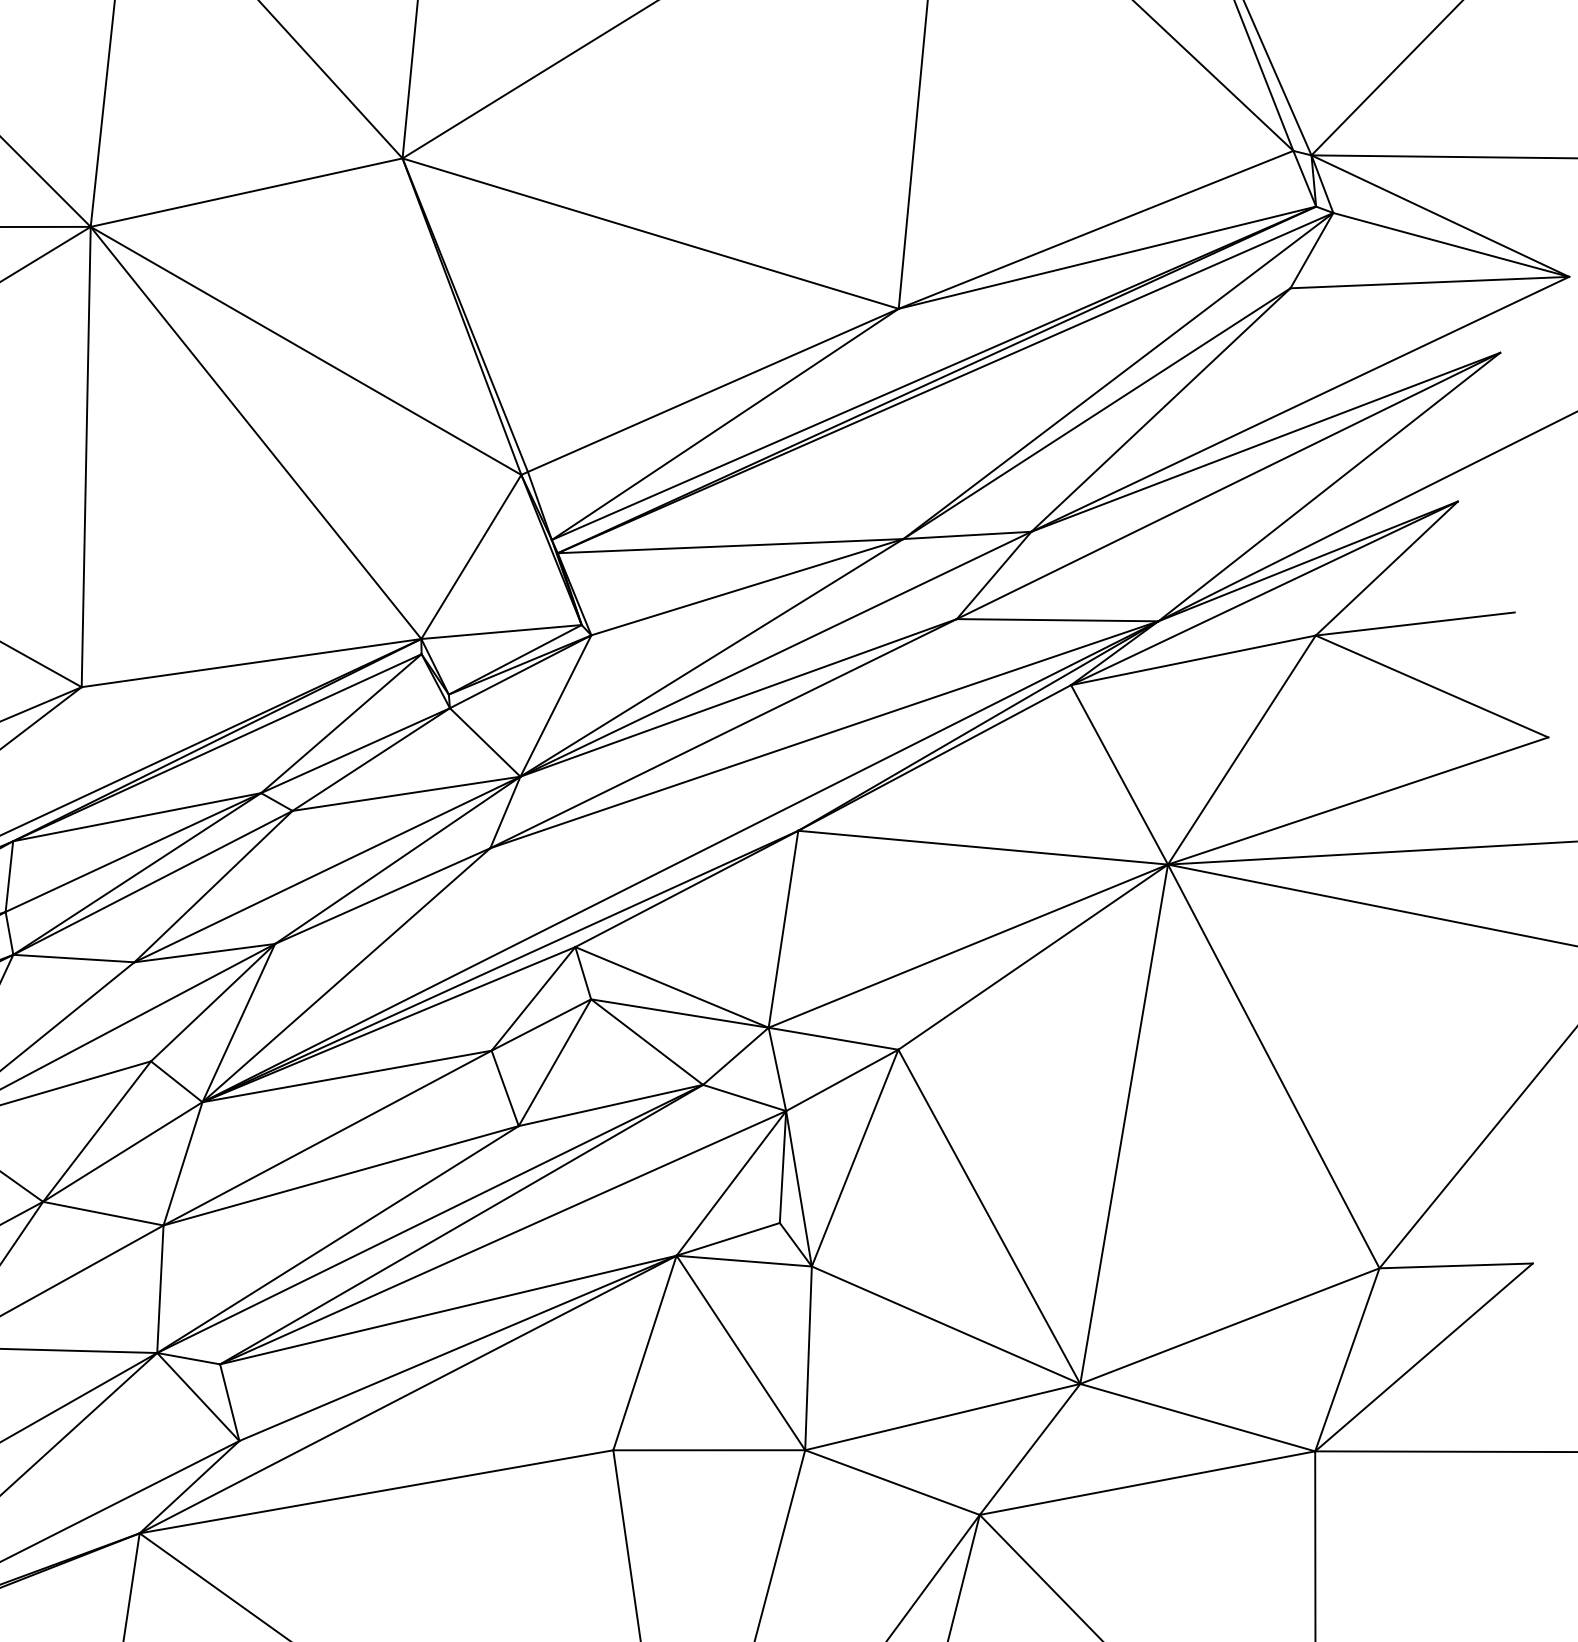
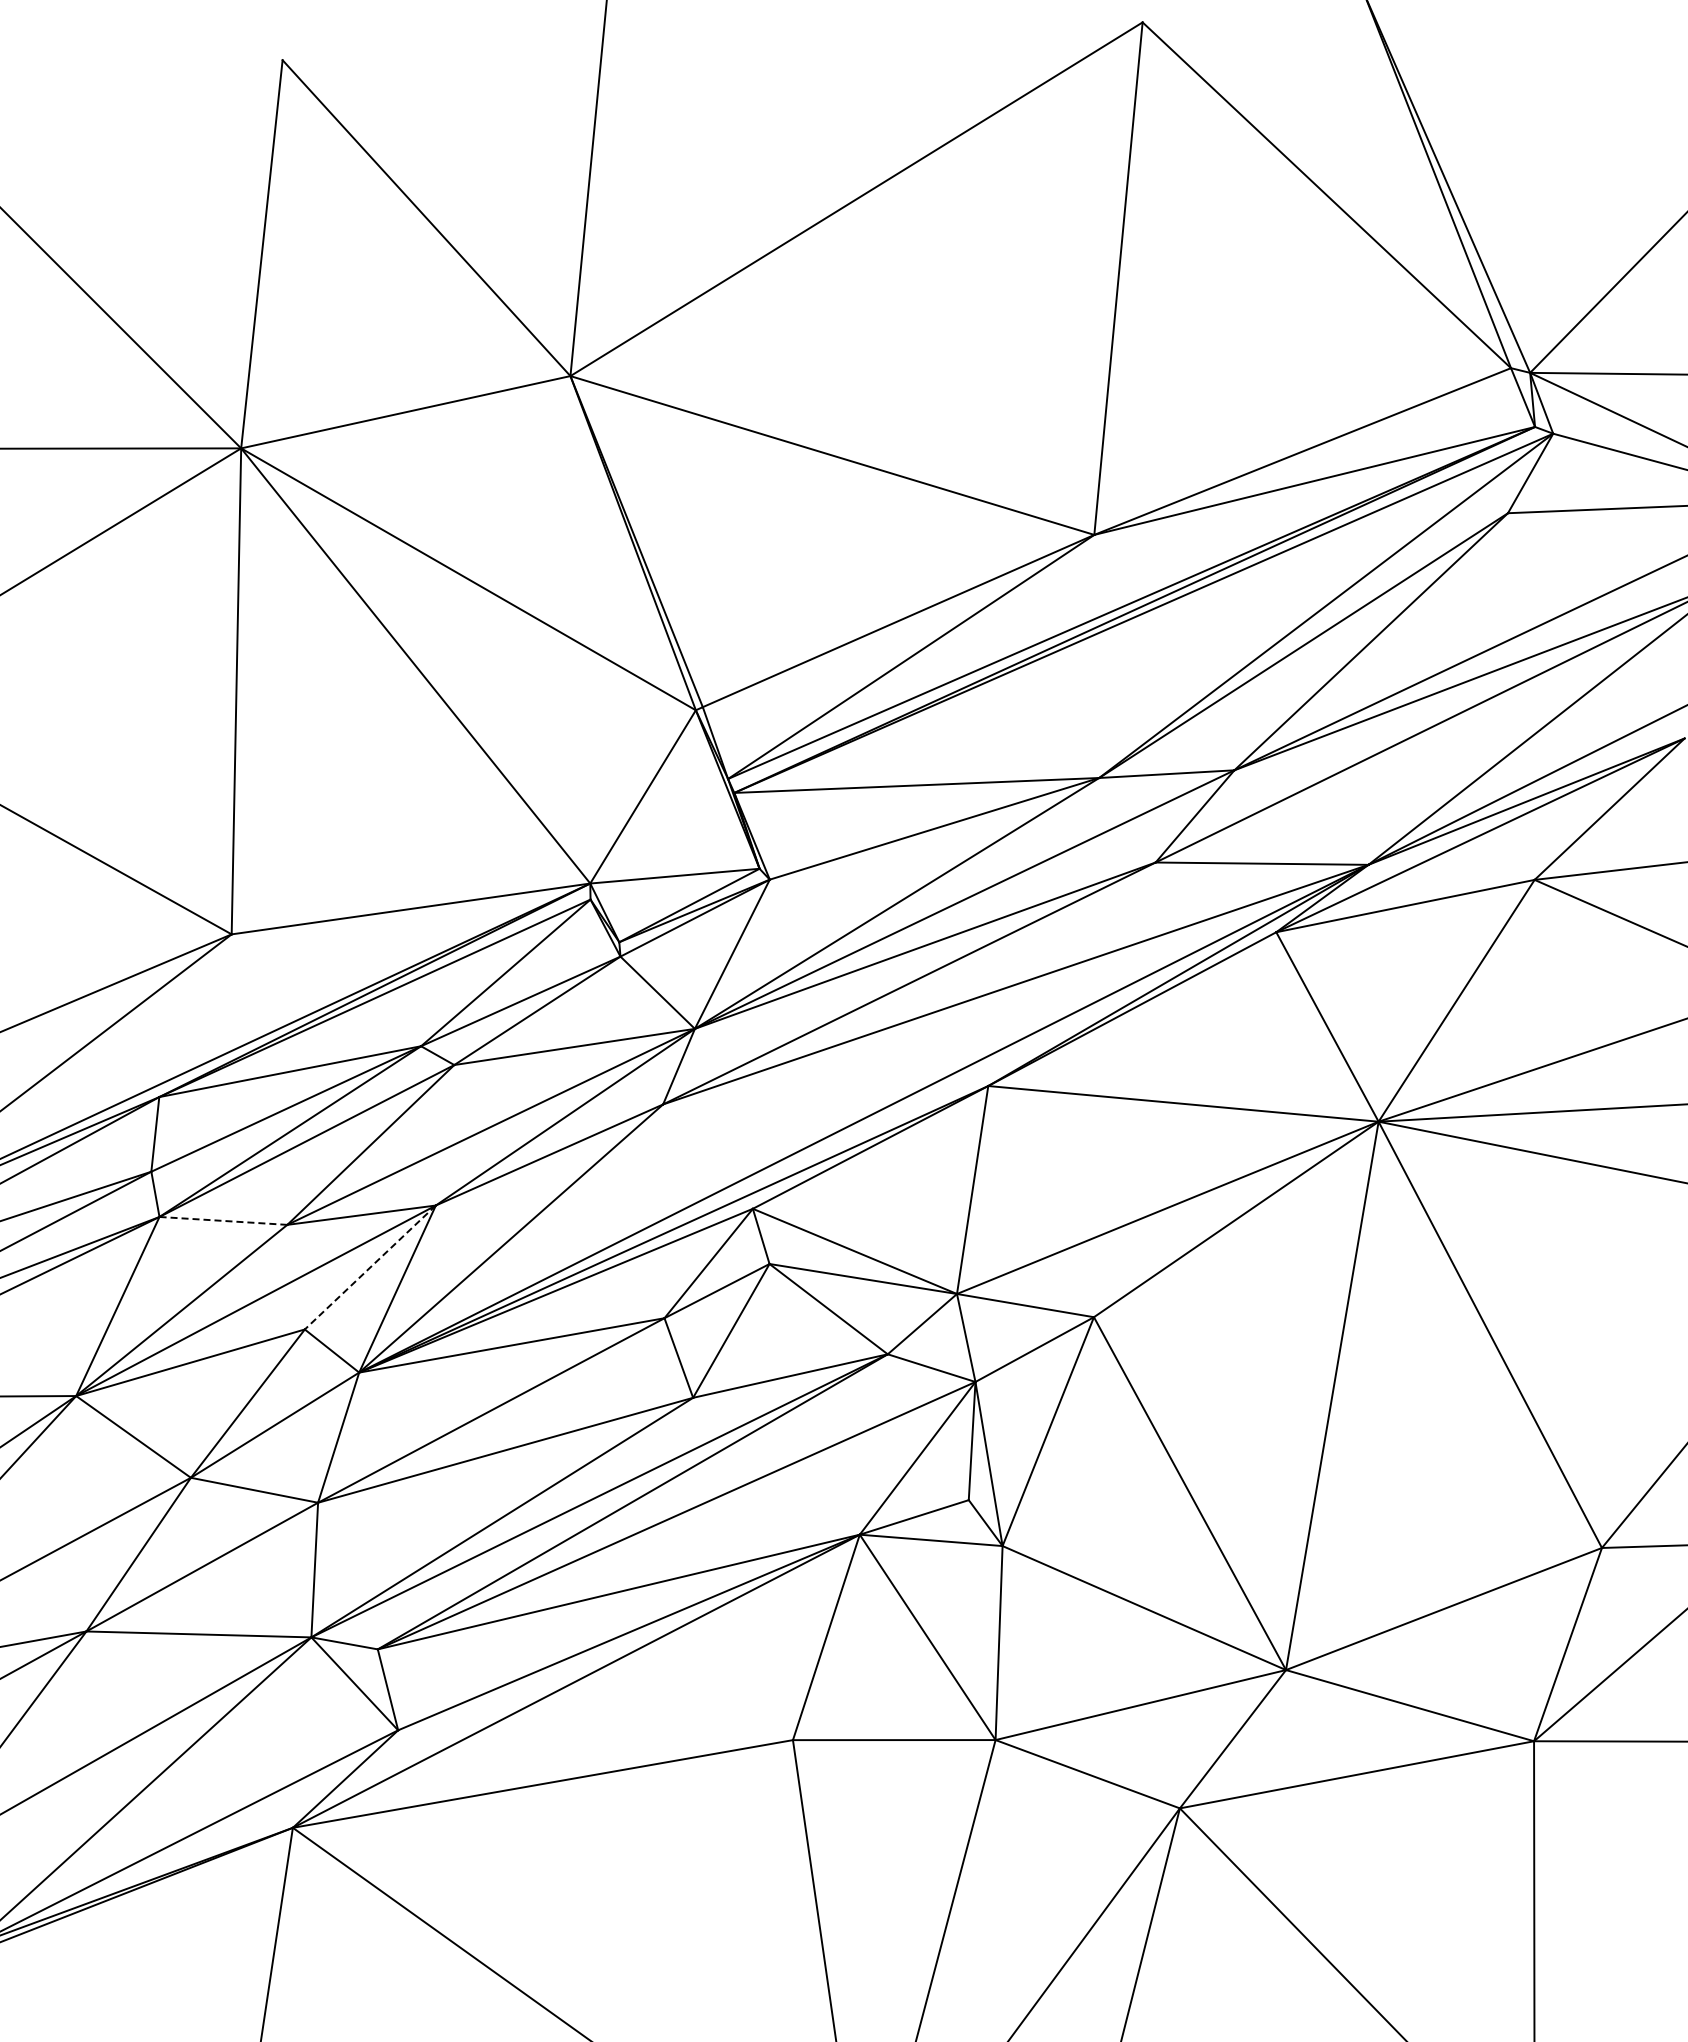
line: (73, 958) -> (222, 1220), solid -> dashed
line: (212, 1002) -> (369, 1267), solid -> dashed

